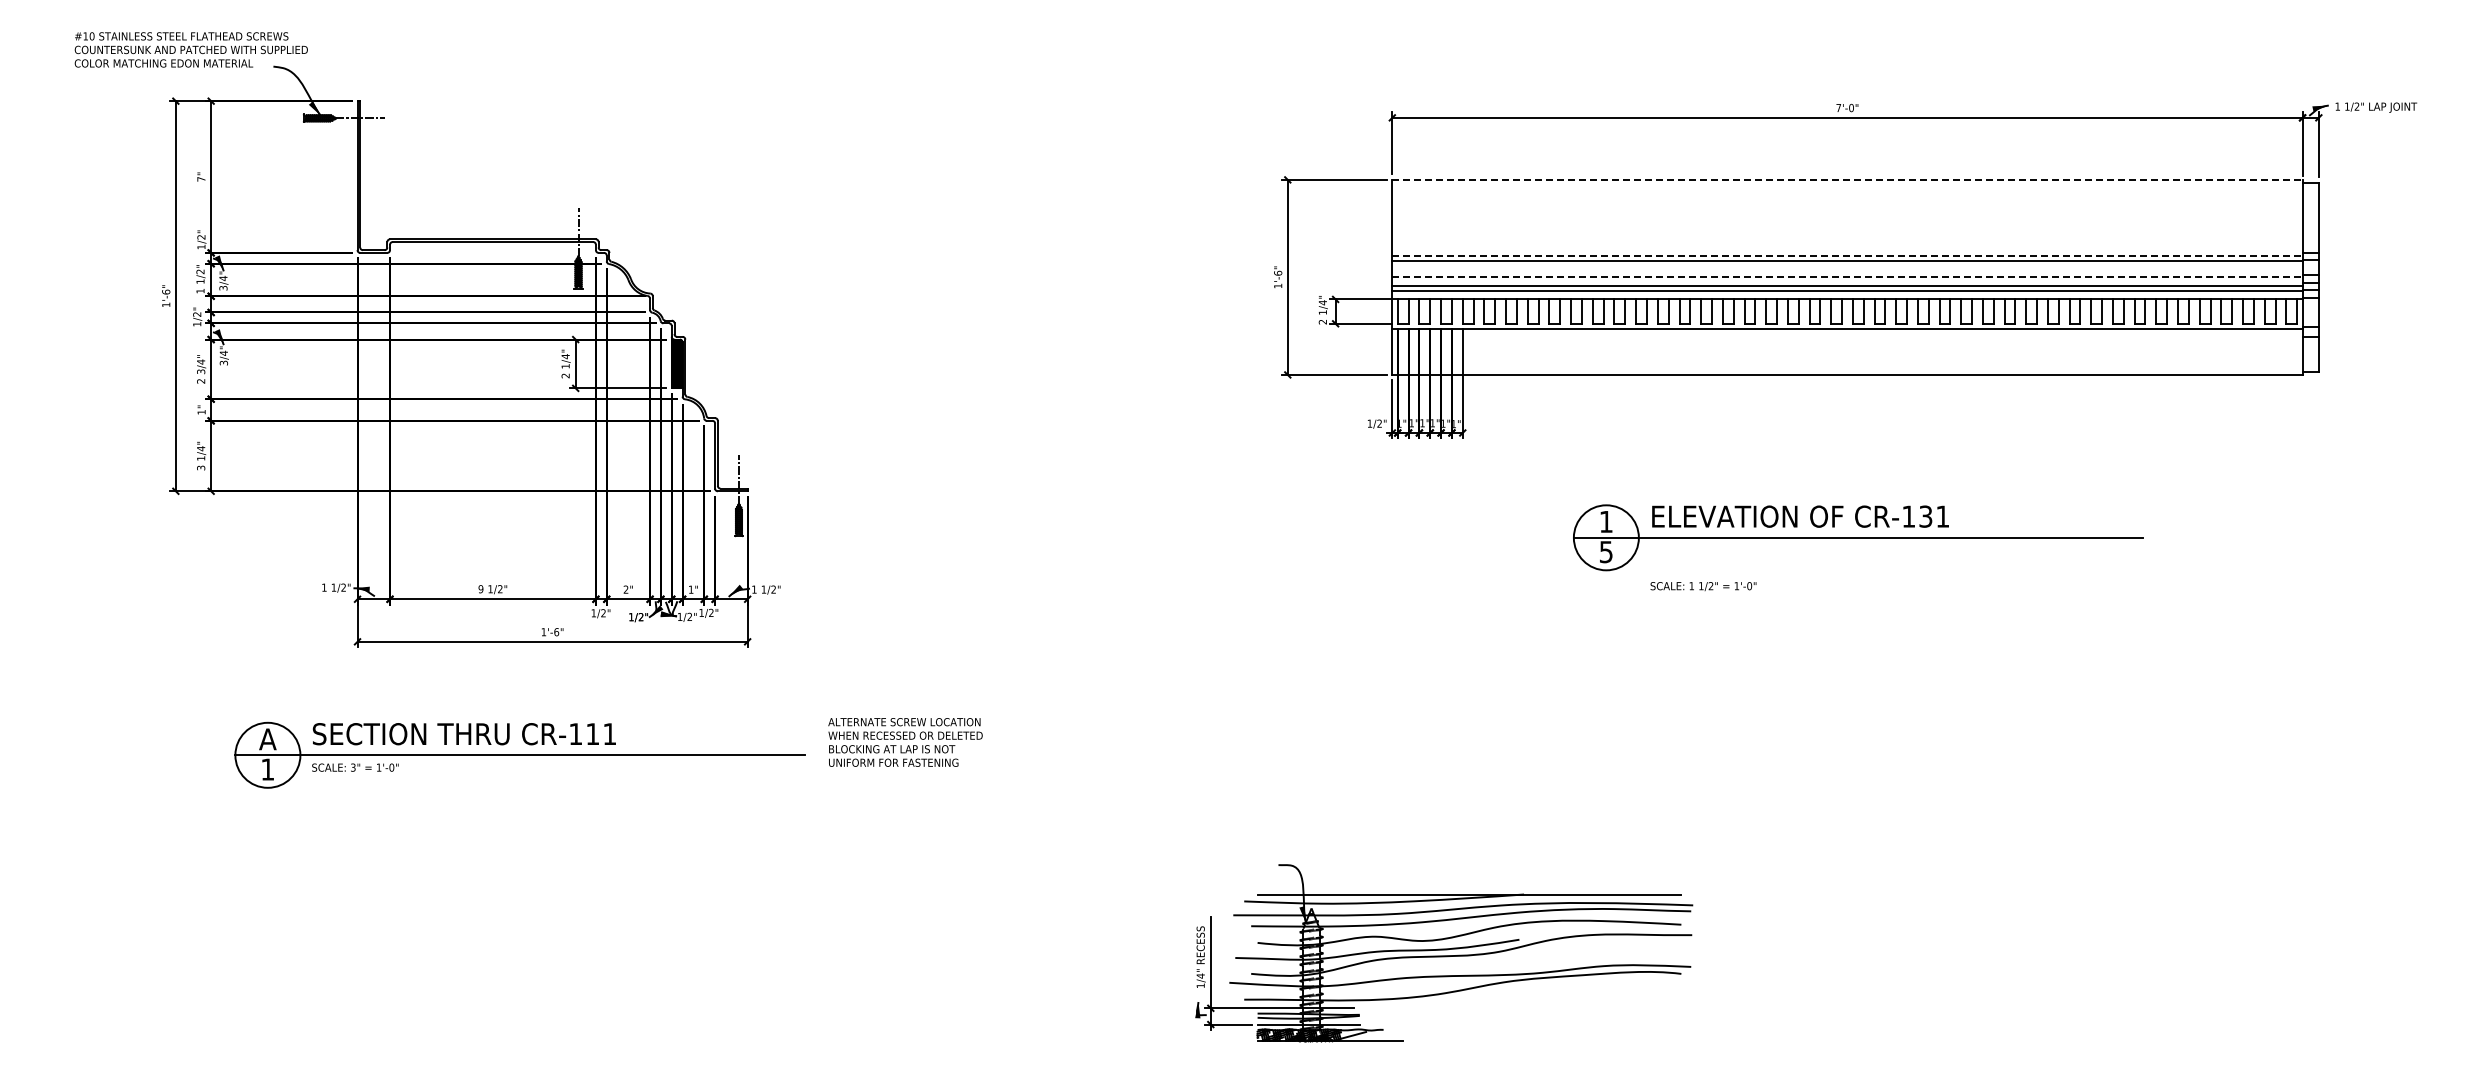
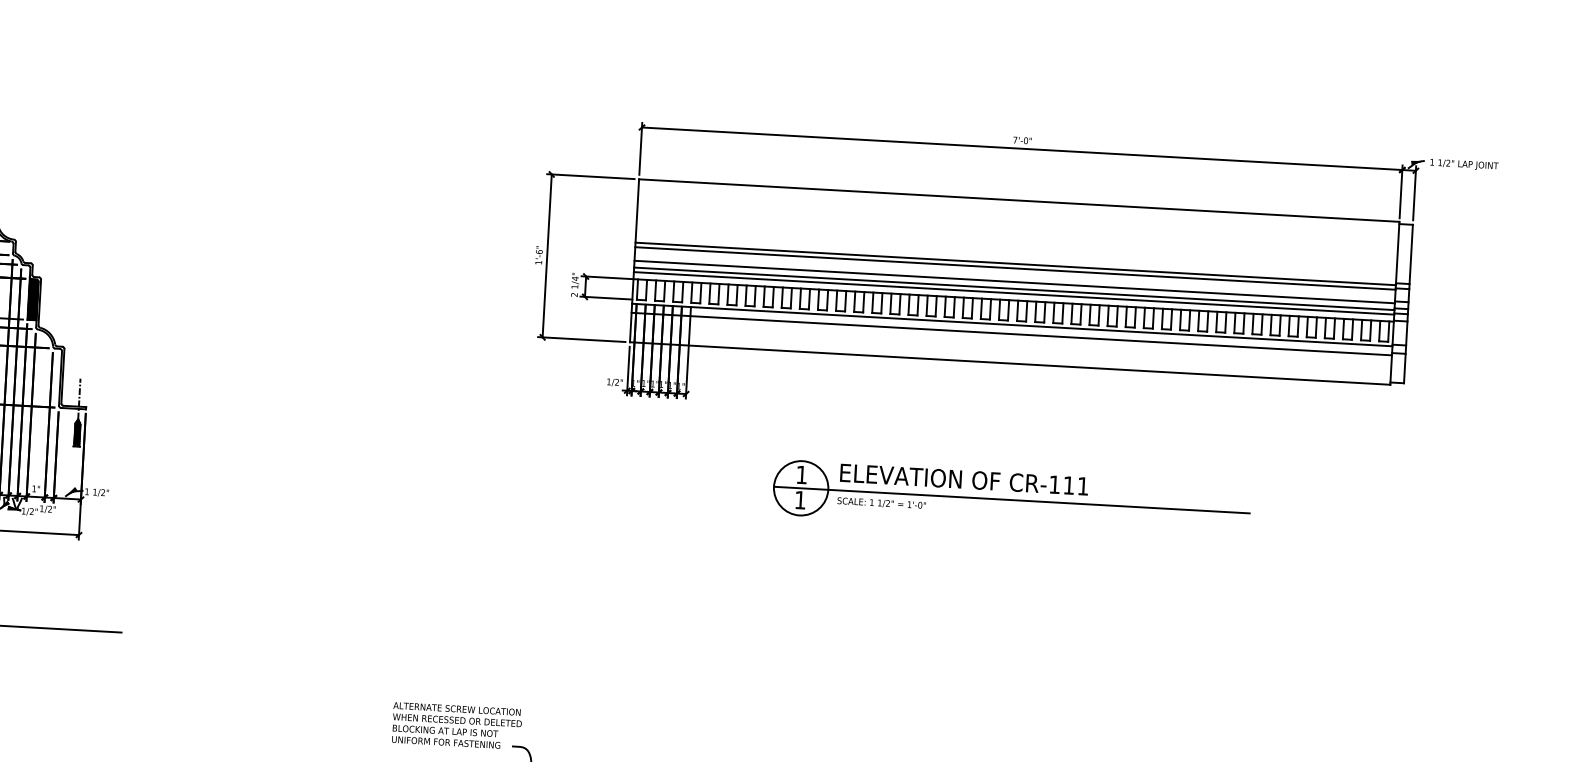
line: (1847, 179) -> (1019, 200), dashed -> solid
line: (1847, 255) -> (1015, 263), dashed -> solid
line: (1847, 277) -> (1014, 282), dashed -> solid
line: (1847, 339) -> (1011, 333), added
text: (1925, 516) -> (1068, 485), CR-131 -> CR-111
text: (1606, 552) -> (800, 500), 5 -> 1
text: (1703, 586) -> (881, 503), moved
text: (905, 742) -> (457, 726), moved

